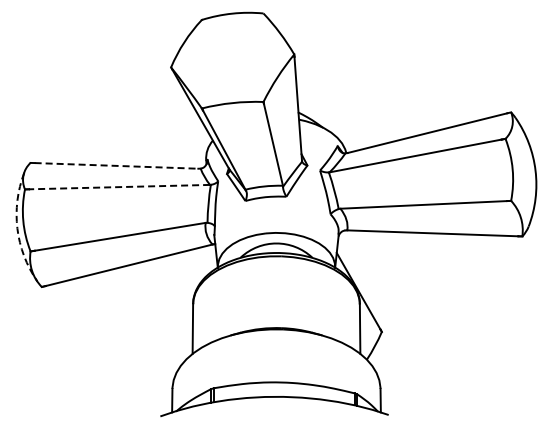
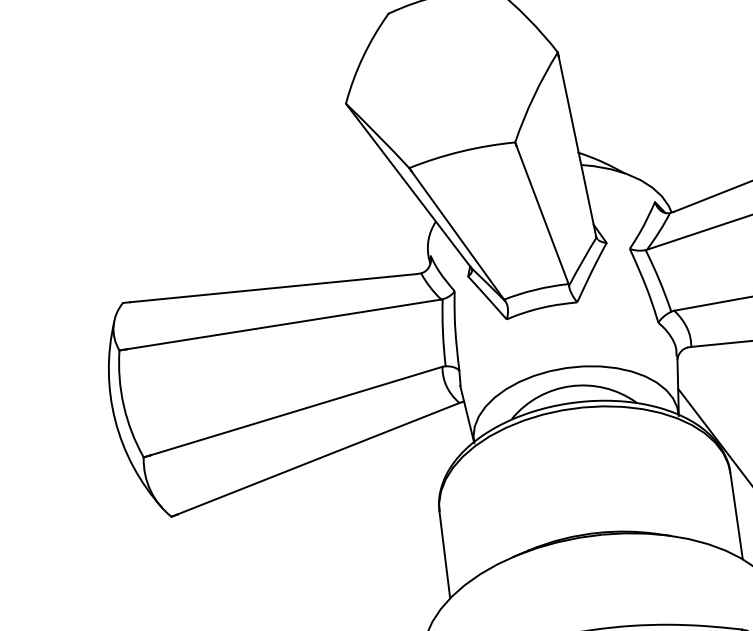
line: (116, 165) -> (273, 287), dashed -> solid
line: (119, 187) -> (283, 325), dashed -> solid
arc: (17, 228) -> (115, 420), dashed -> solid

